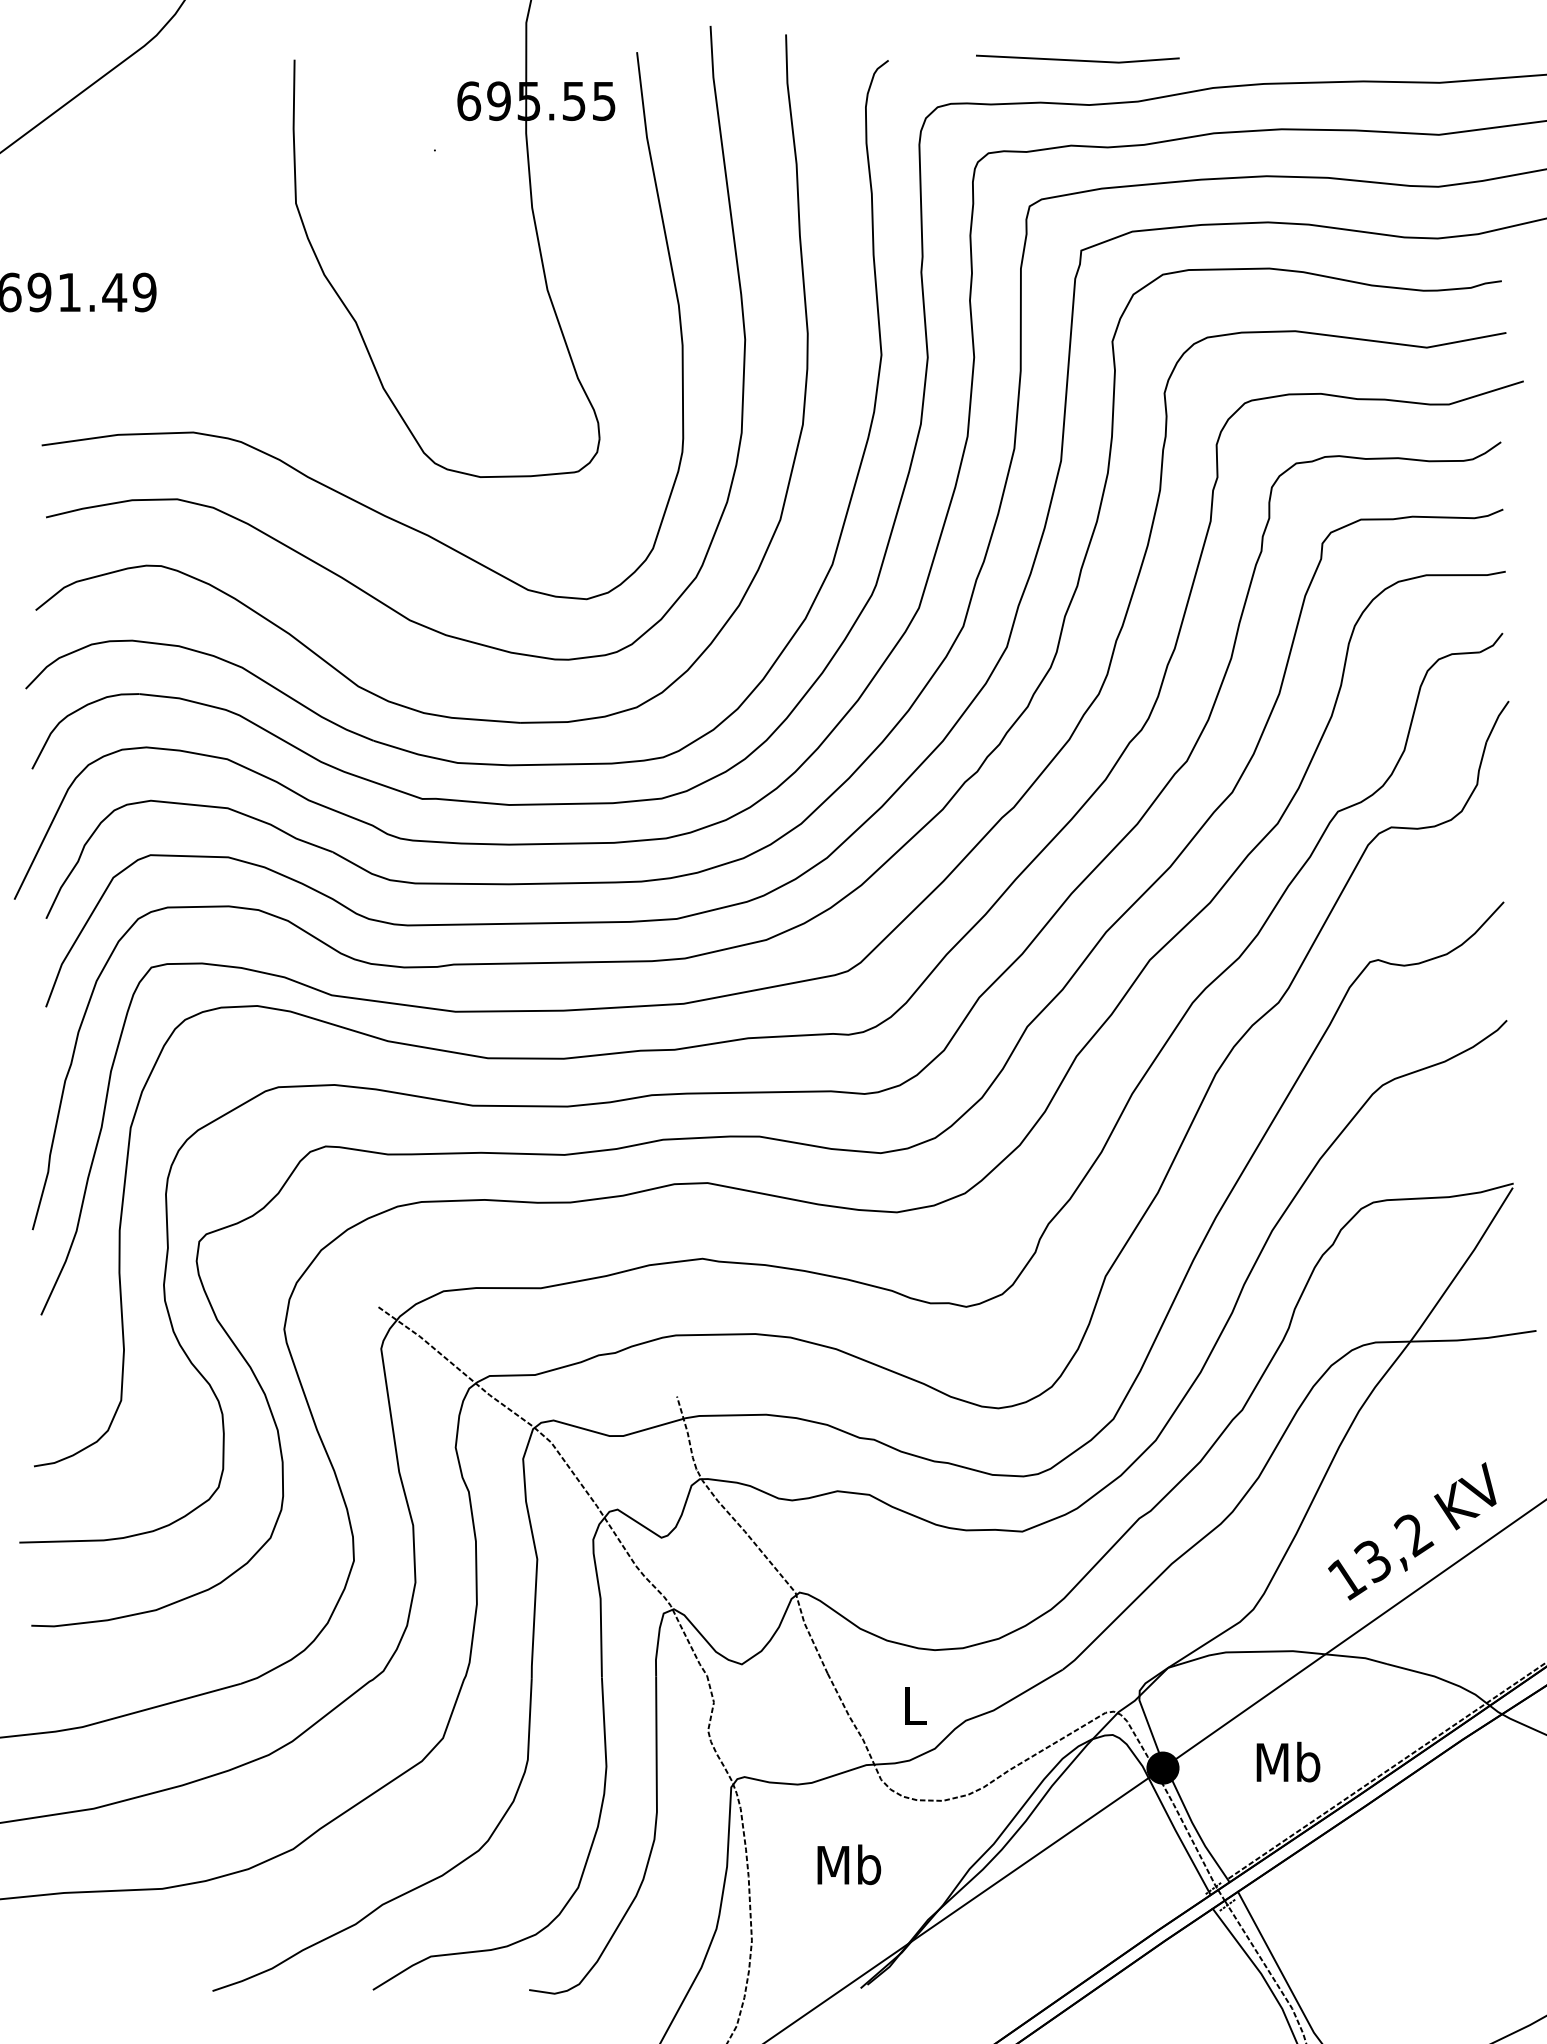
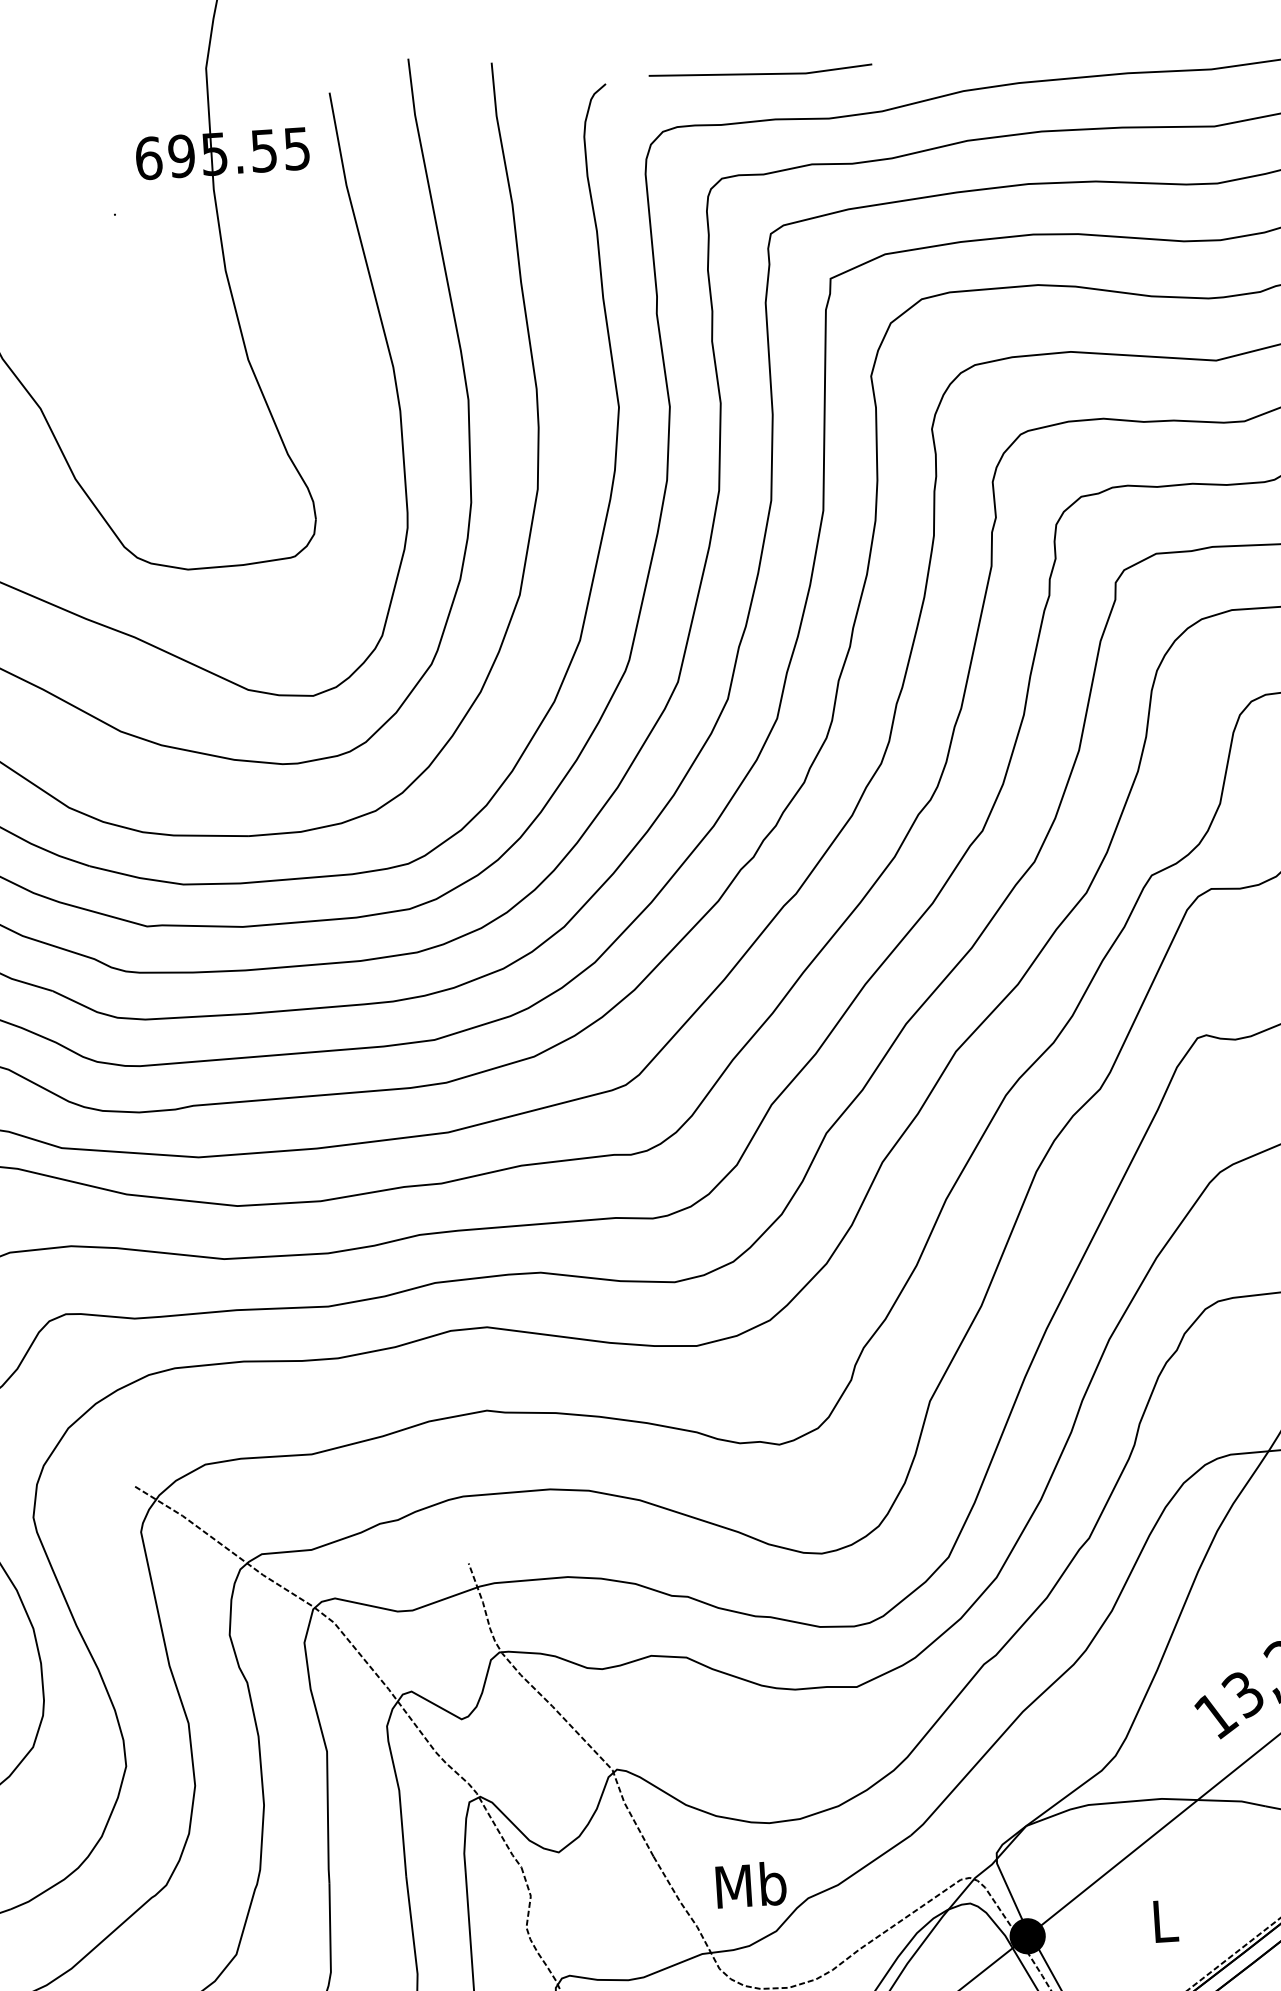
line: (1077, 59) -> (760, 72), moved
text: (914, 1705) -> (750, 1885), L -> Mb
text: (1288, 1761) -> (1164, 1920), Mb -> L

